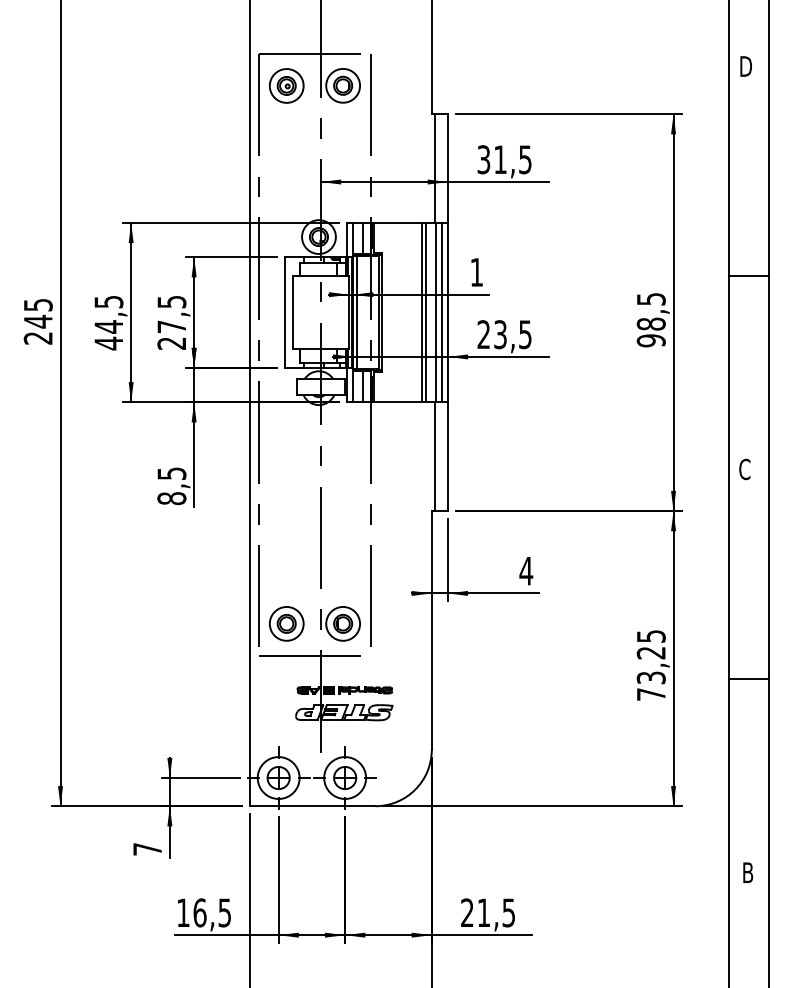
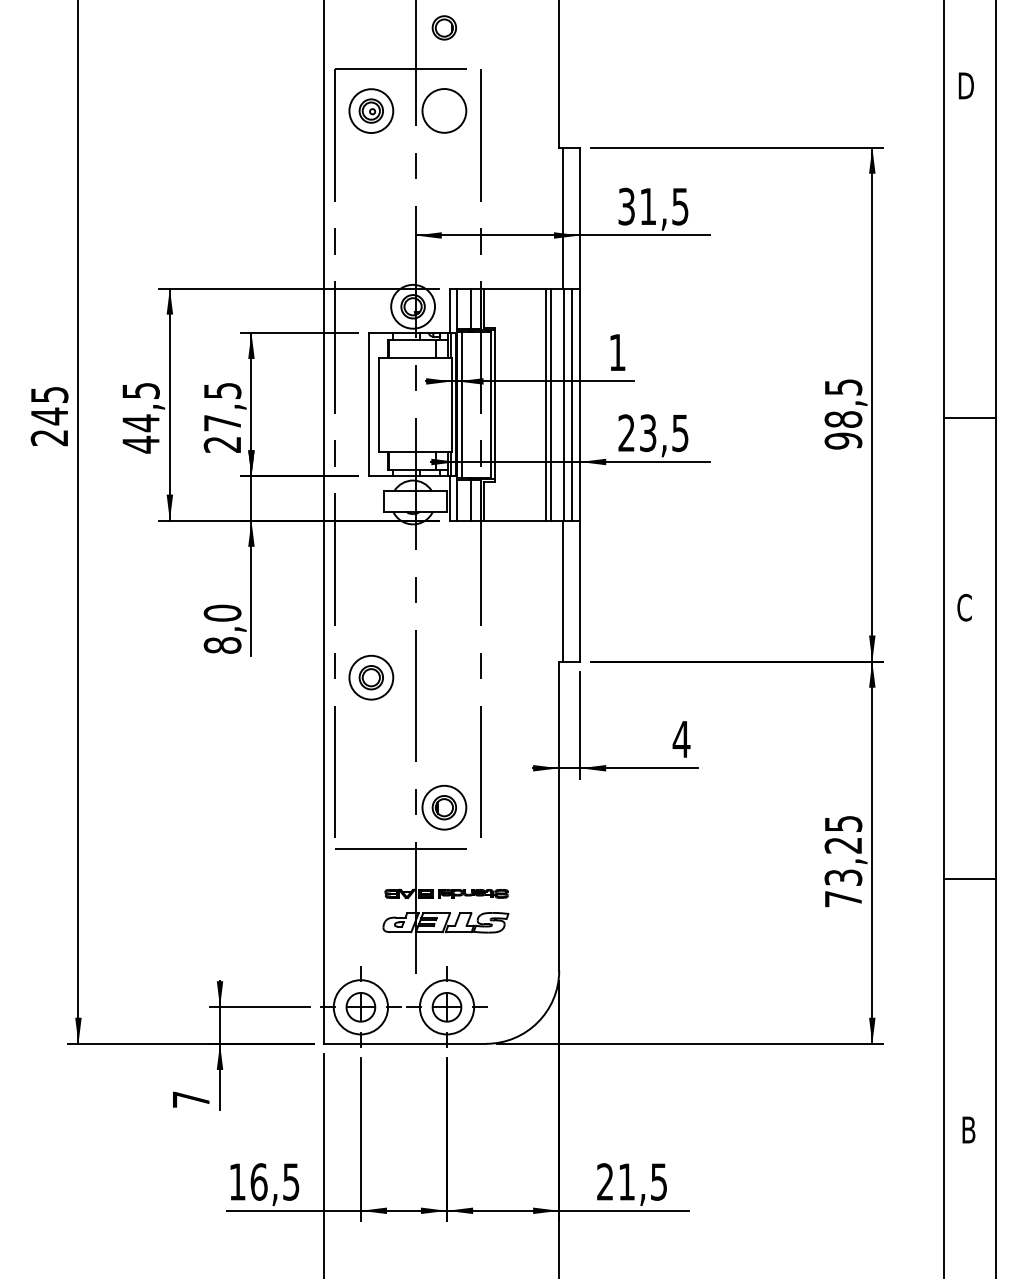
part: (342, 85) -> (443, 27), moved
line: (749, 276) -> (970, 417), moved
text: (171, 473) -> (222, 612), 8,5 -> 8,0
part: (286, 623) -> (371, 677), moved

